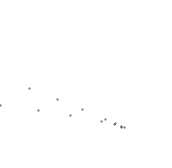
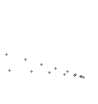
part: (112, 123) -> (73, 74), size x1.43

